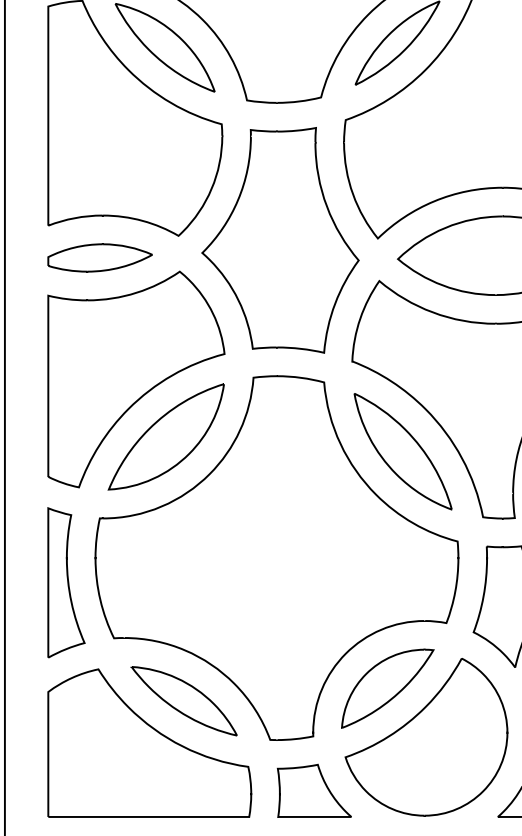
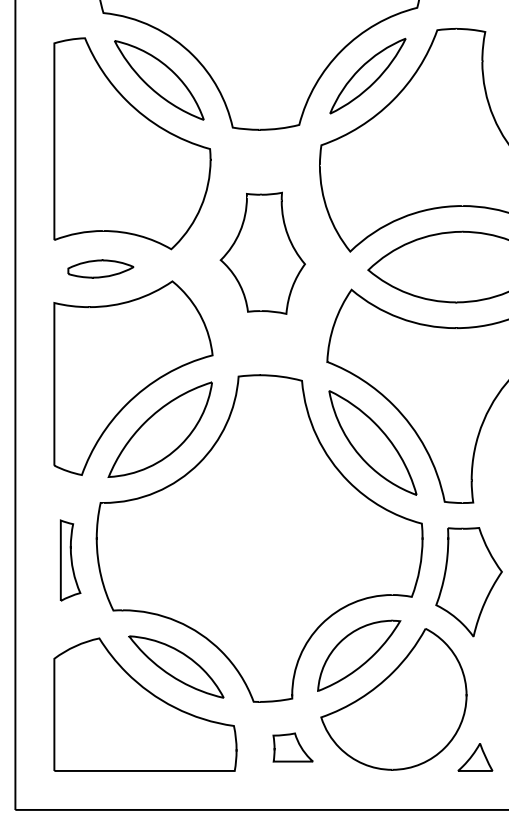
part: (280, 240) -> (262, 253), size x0.6
part: (99, 257) -> (100, 268), size x0.7
part: (66, 582) -> (70, 560), size x0.6
part: (313, 790) -> (292, 747), size x0.6

